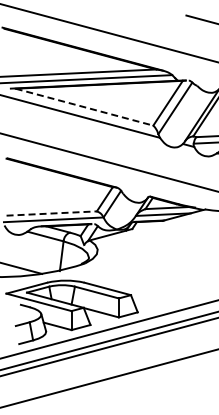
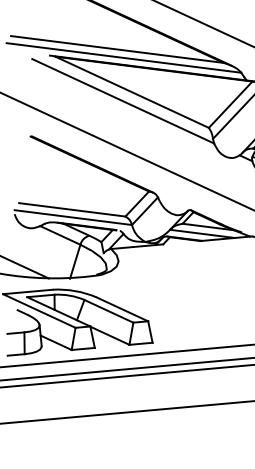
line: (84, 107) -> (132, 92), dashed -> solid
line: (52, 213) -> (73, 209), dashed -> solid

